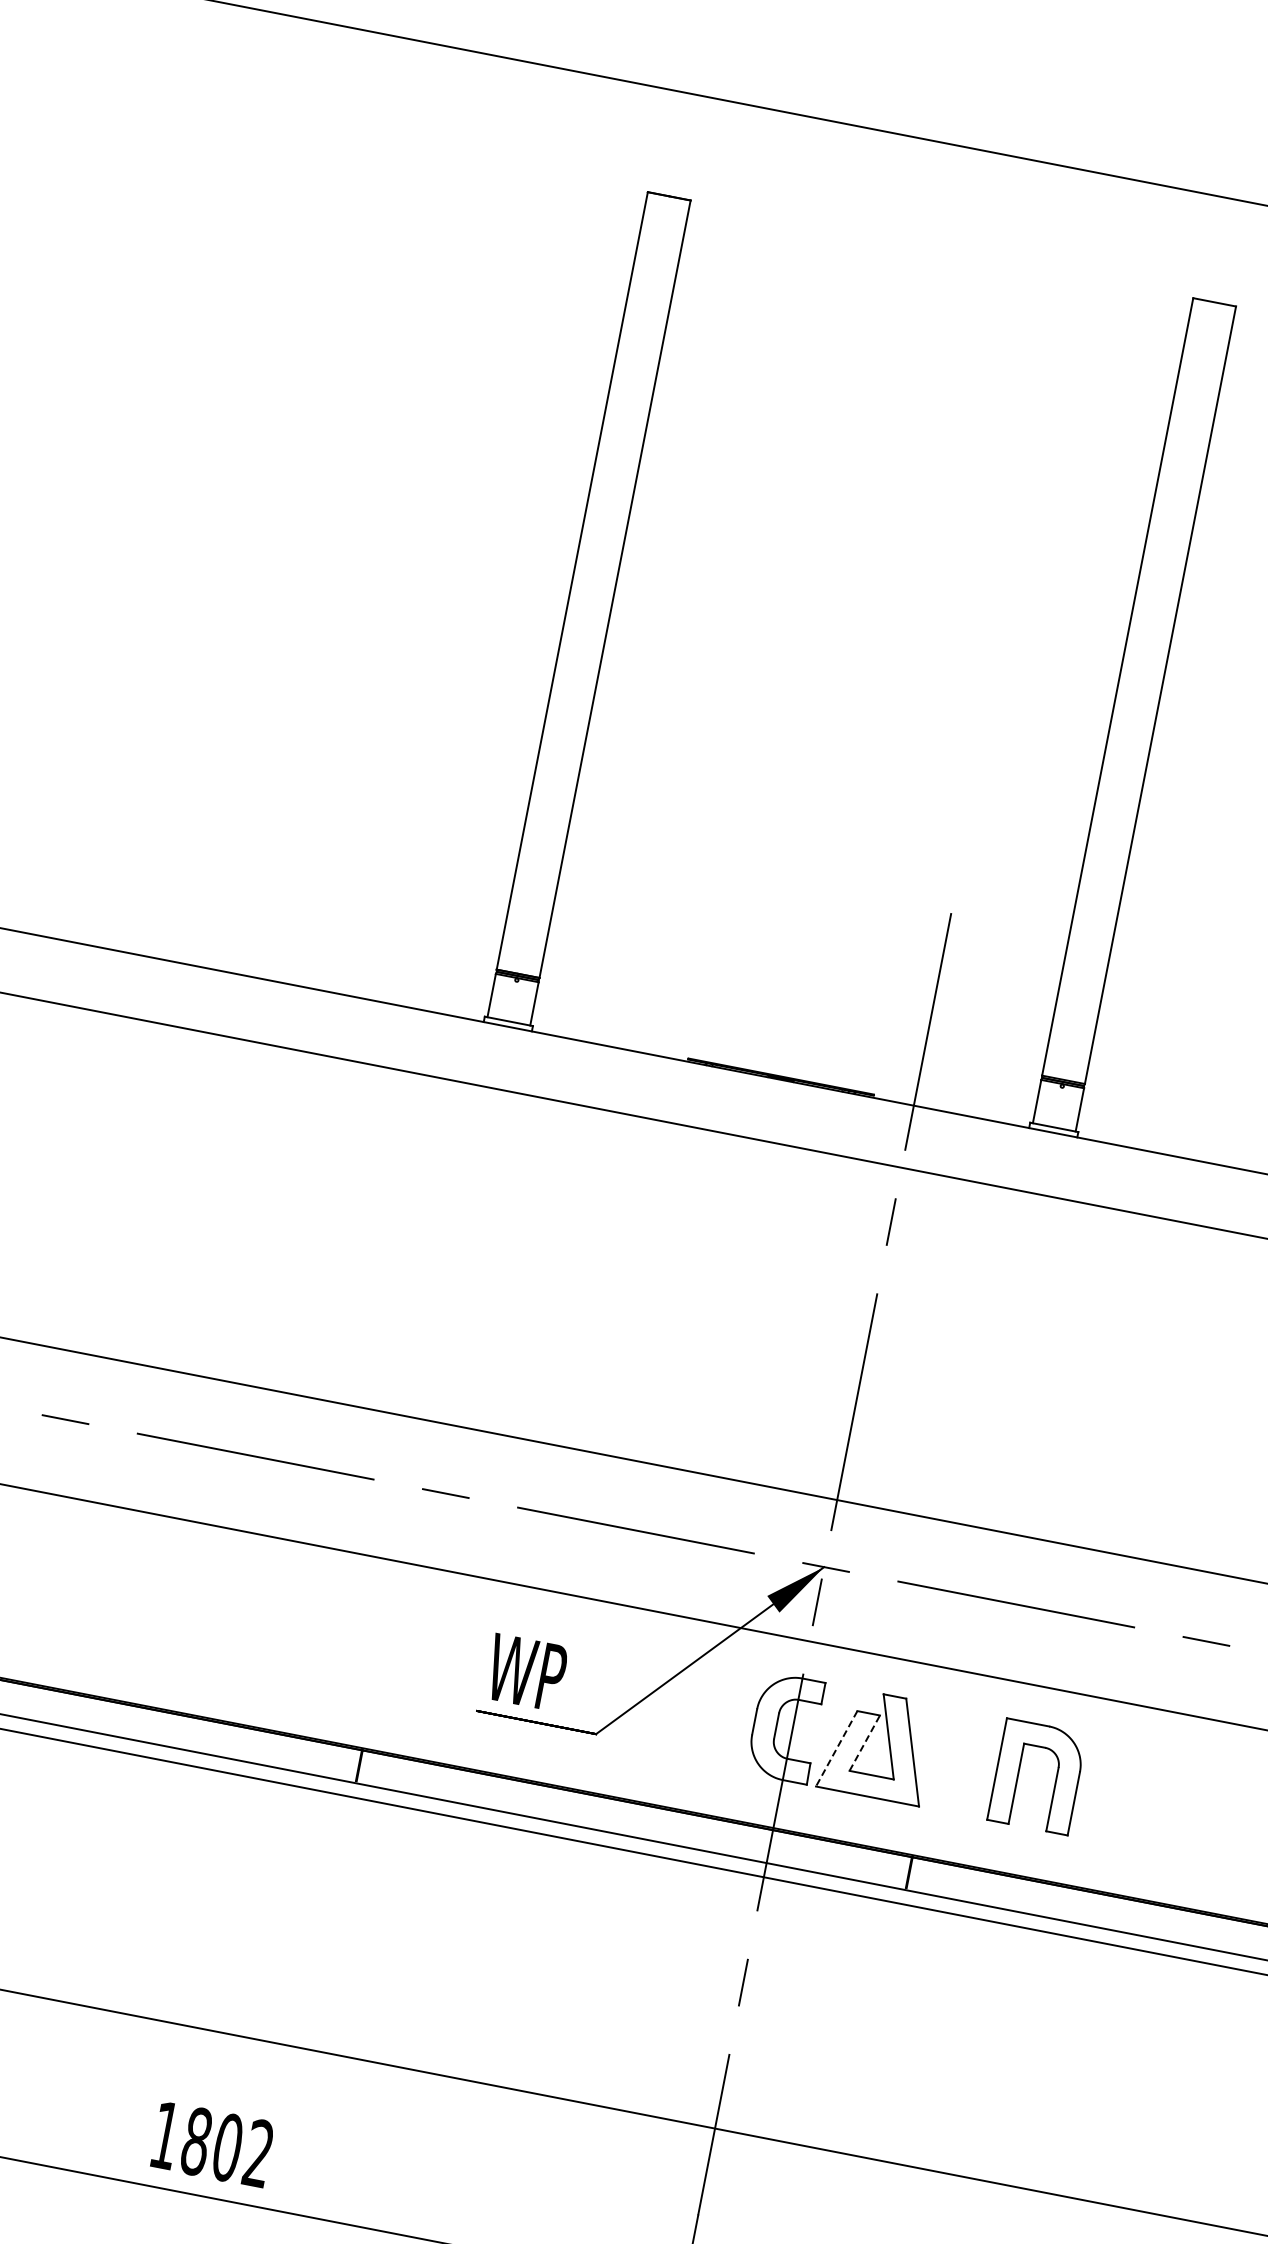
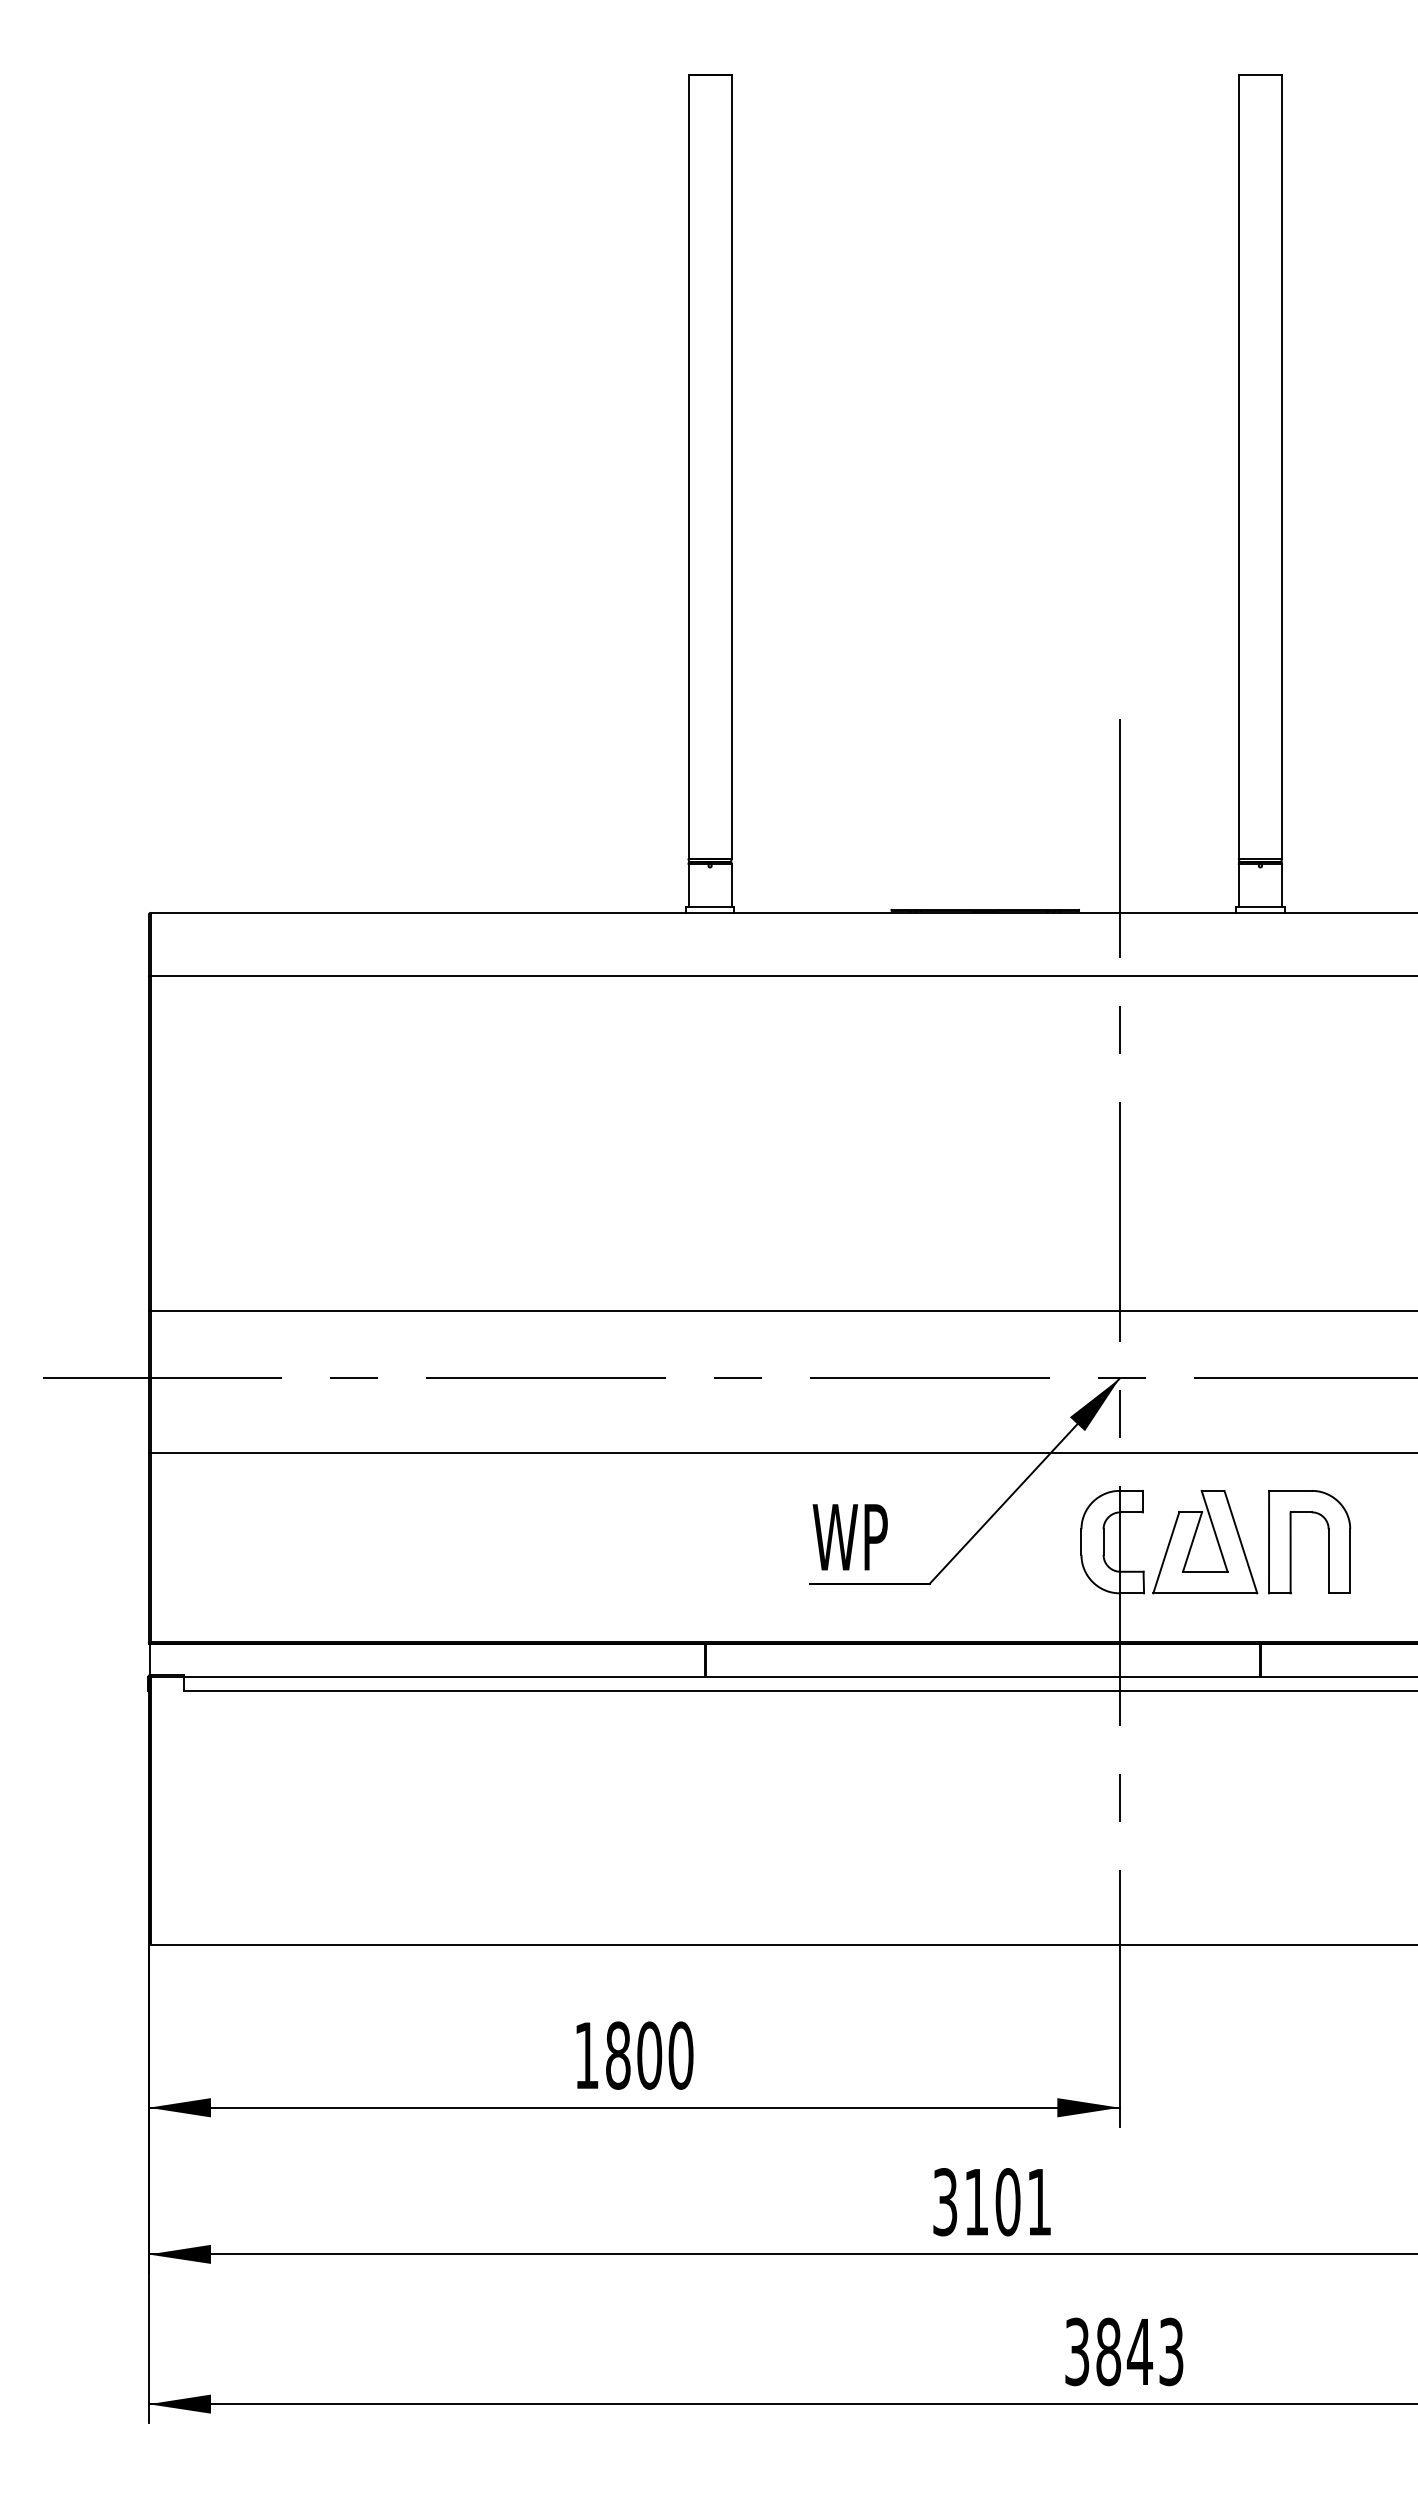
line: (864, 1742) -> (1192, 1541), dashed -> solid
line: (836, 1748) -> (1166, 1552), dashed -> solid
part: (1019, 1773) -> (1291, 1542), moved
text: (258, 2153) -> (680, 2055), 1802 -> 1800

